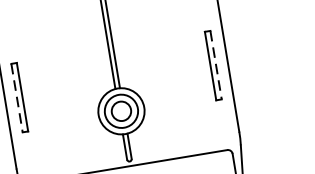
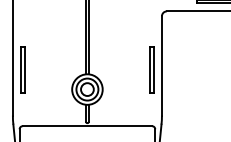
line: (216, 64) -> (154, 69), dashed -> solid
line: (16, 97) -> (20, 69), dashed -> solid

